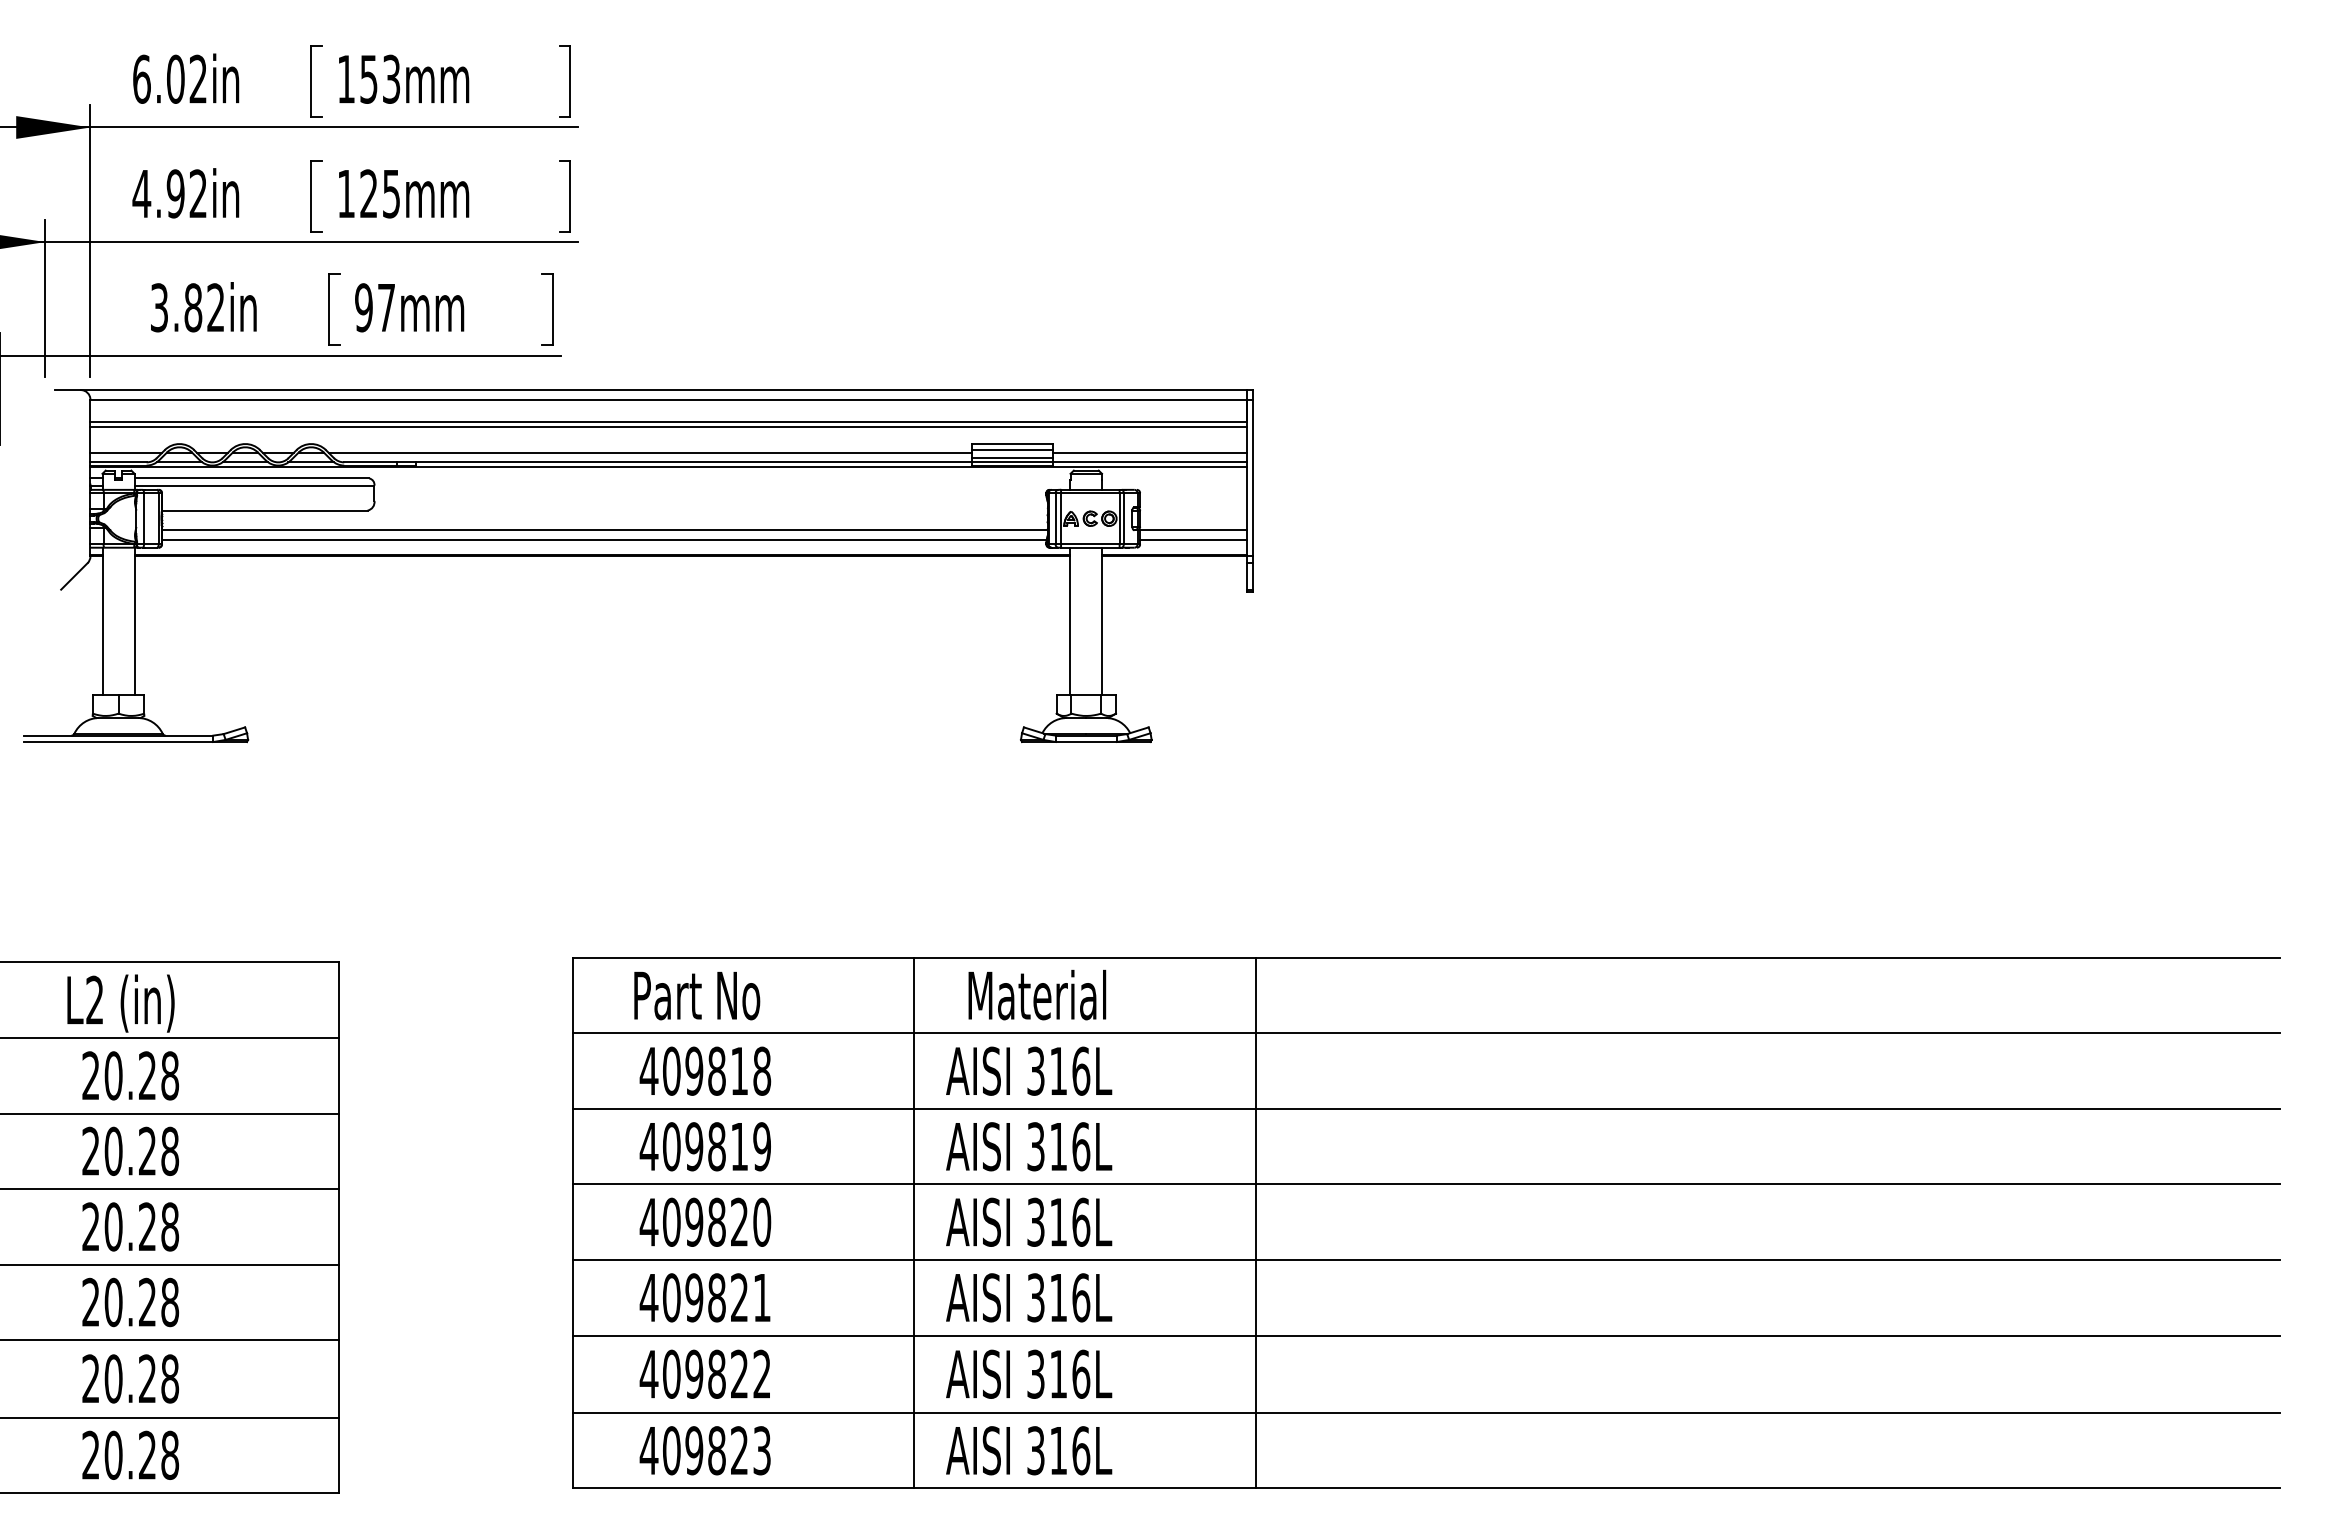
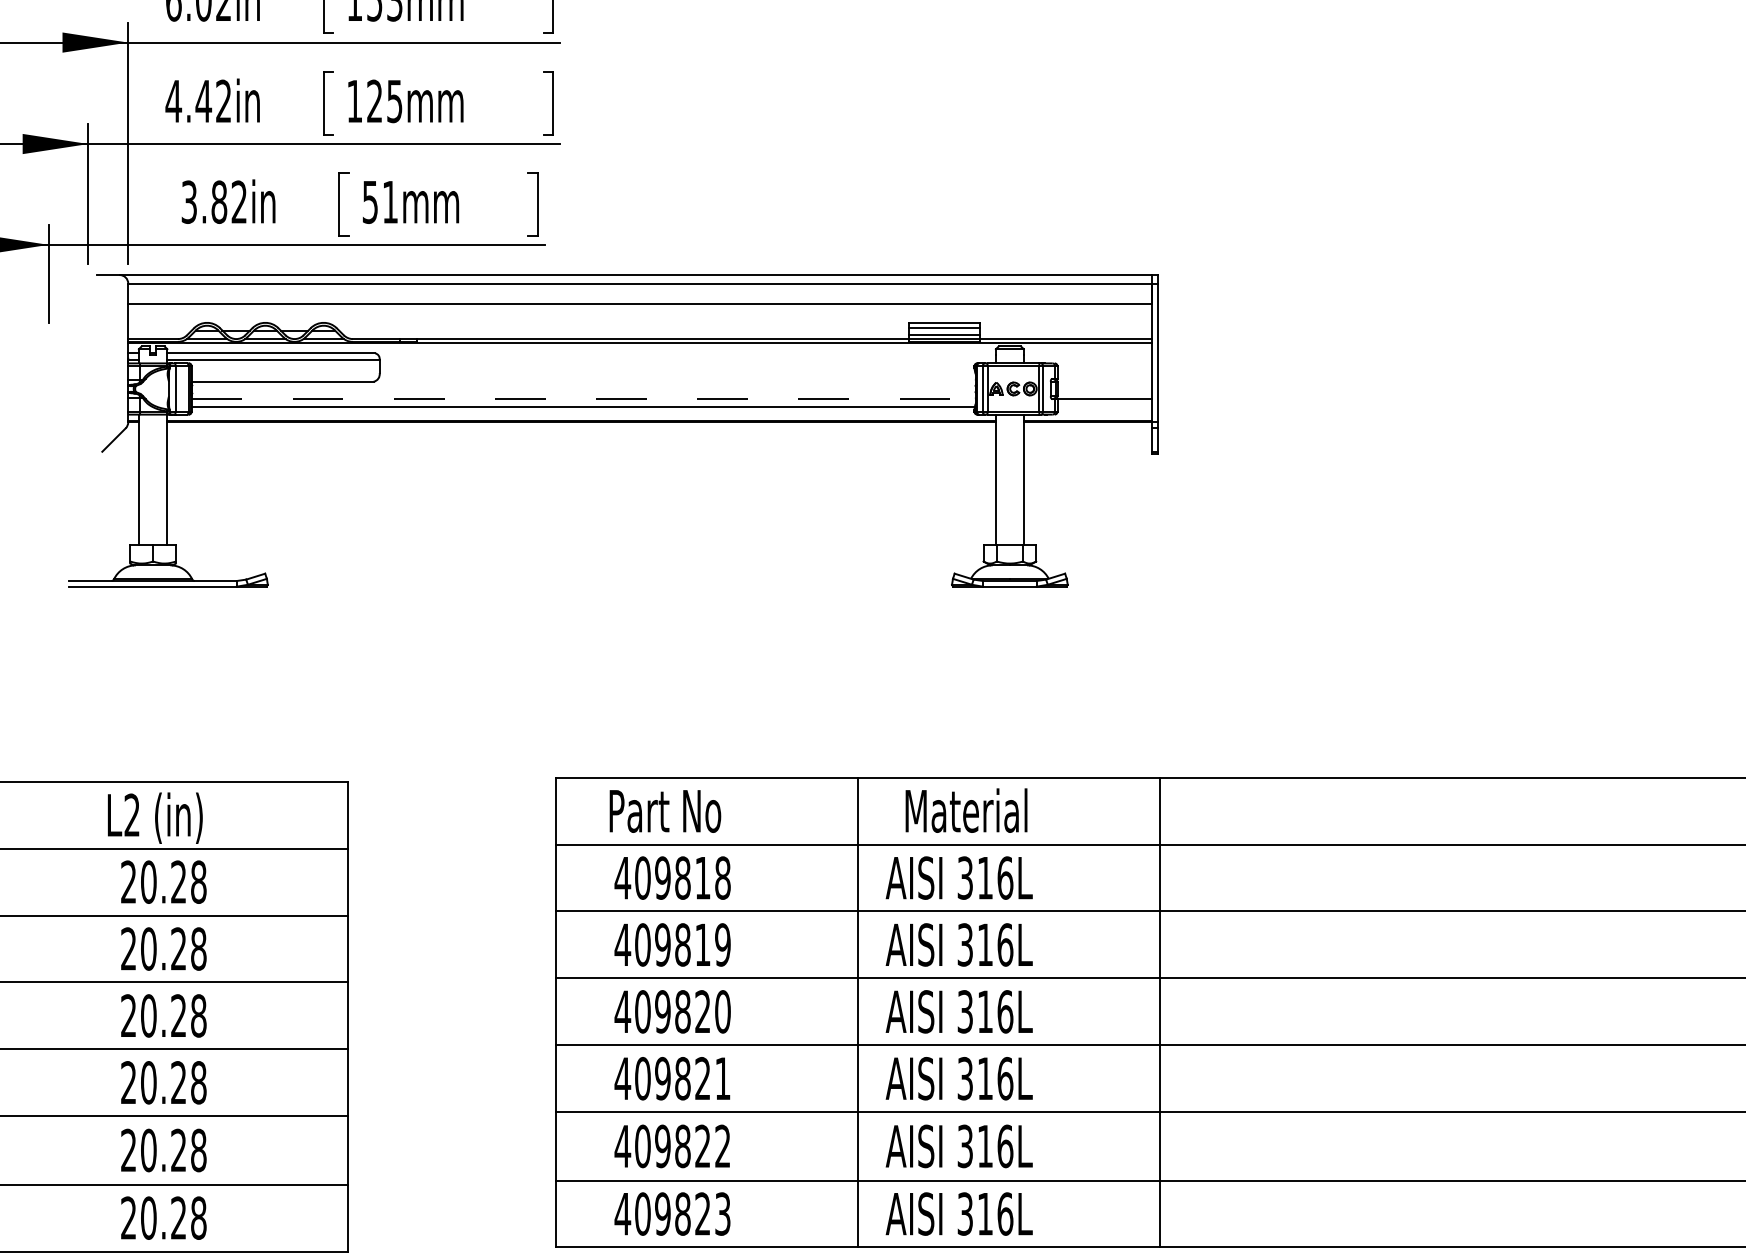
text: (175, 193) -> (203, 101), 4.92in -> 4.42in
text: (374, 307) -> (379, 201), 97mm -> 51mm
line: (668, 426) -> (639, 307), removed
line: (126, 452) -> (160, 330), removed
line: (650, 452) -> (624, 330), removed
line: (1149, 452) -> (1065, 330), removed
line: (604, 530) -> (583, 399), solid -> dashed
line: (1193, 539) -> (1104, 407), removed

